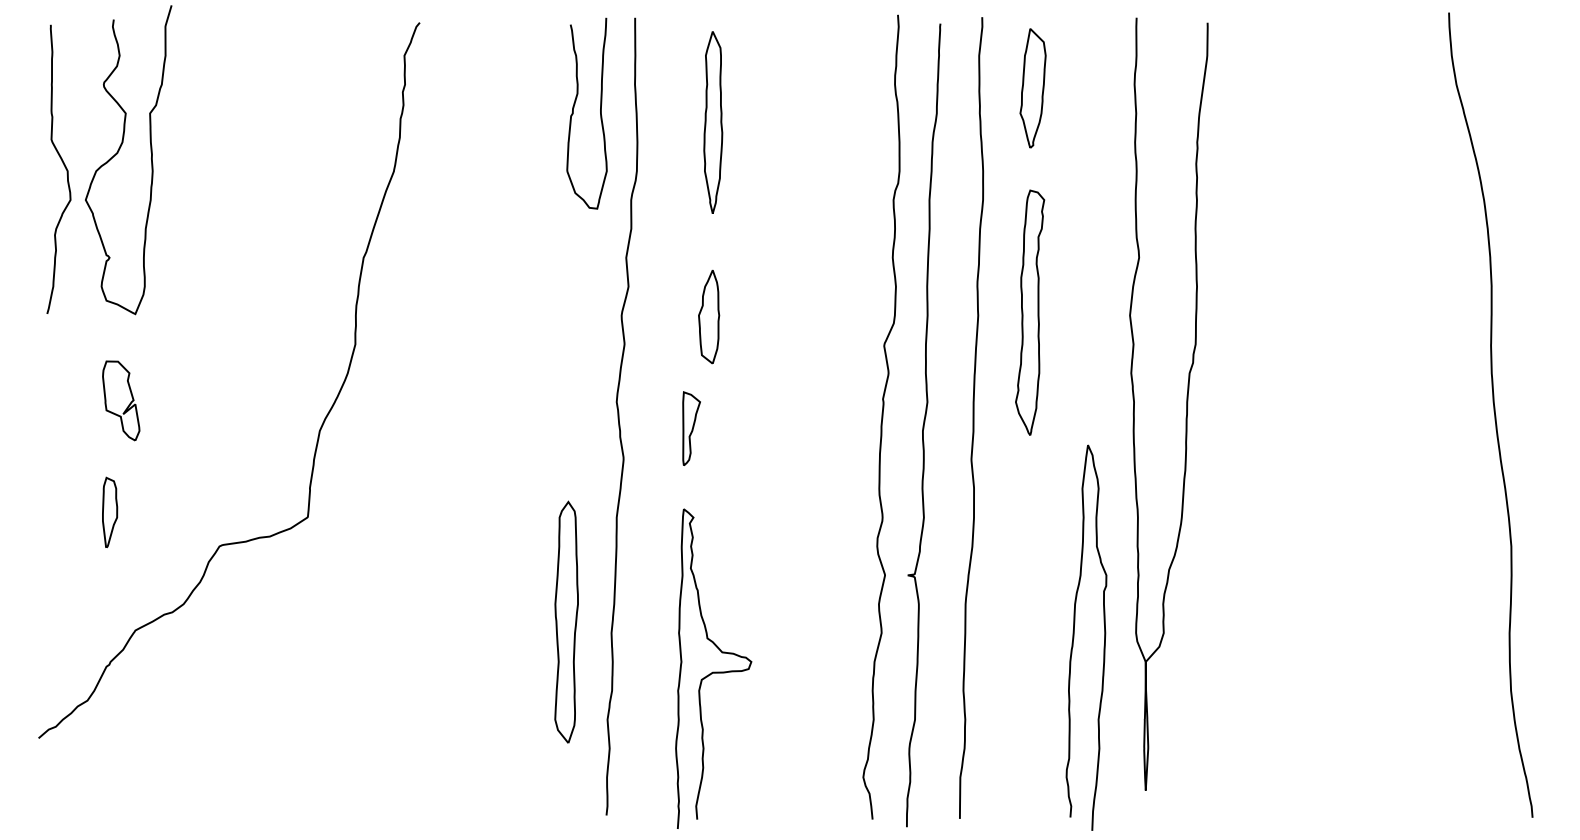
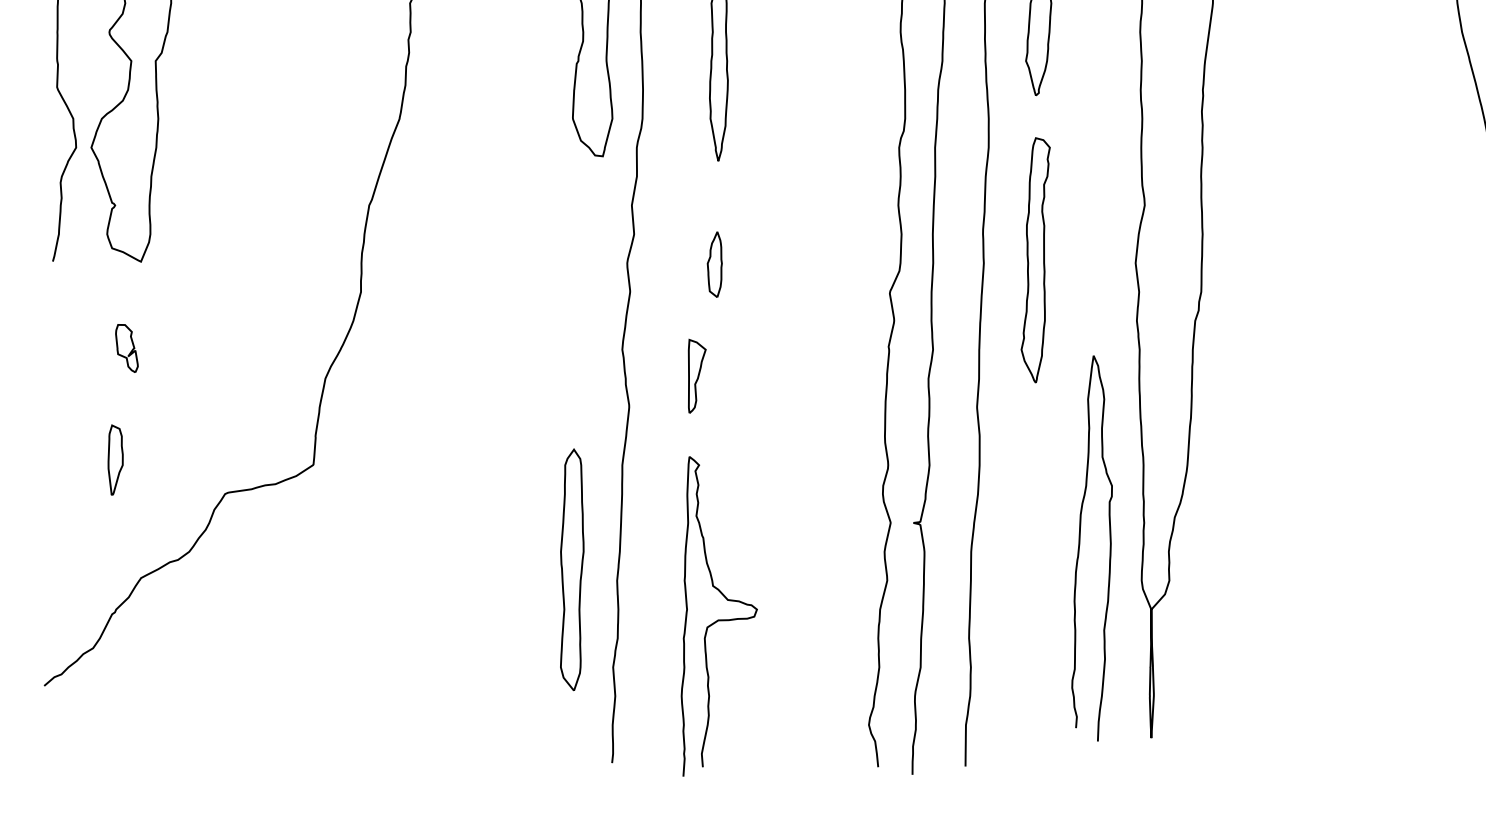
part: (709, 316) -> (715, 264), size x0.7
part: (121, 400) -> (127, 348), size x0.6
curve: (1074, 637) -> (1080, 548), moved

